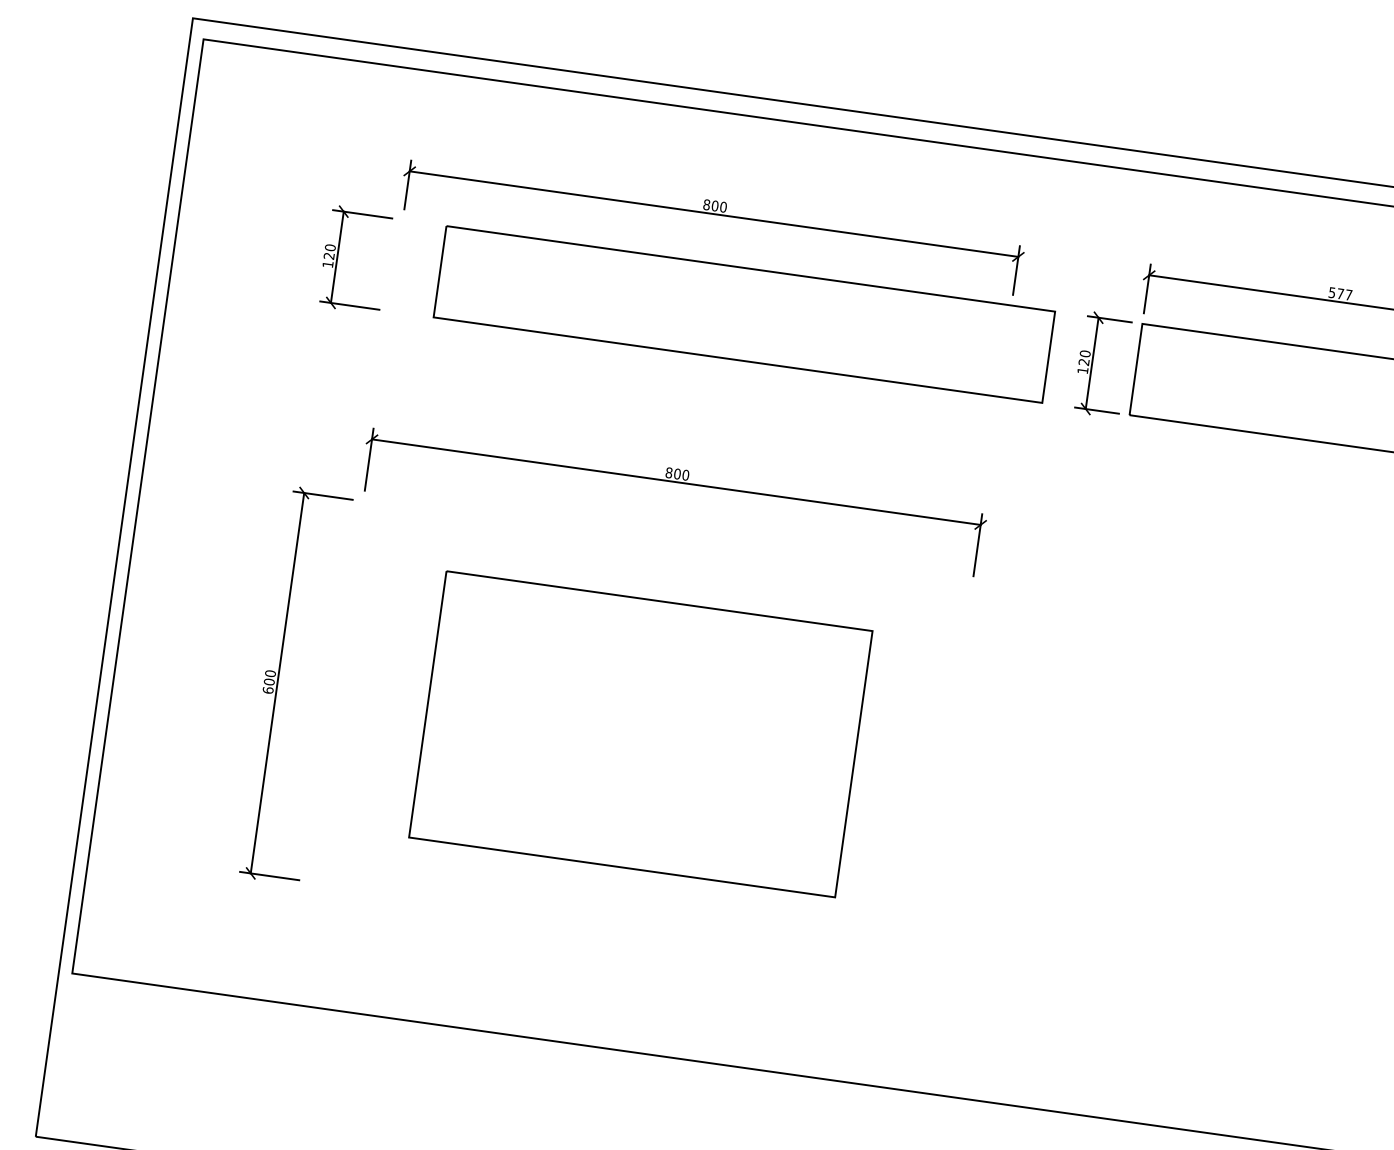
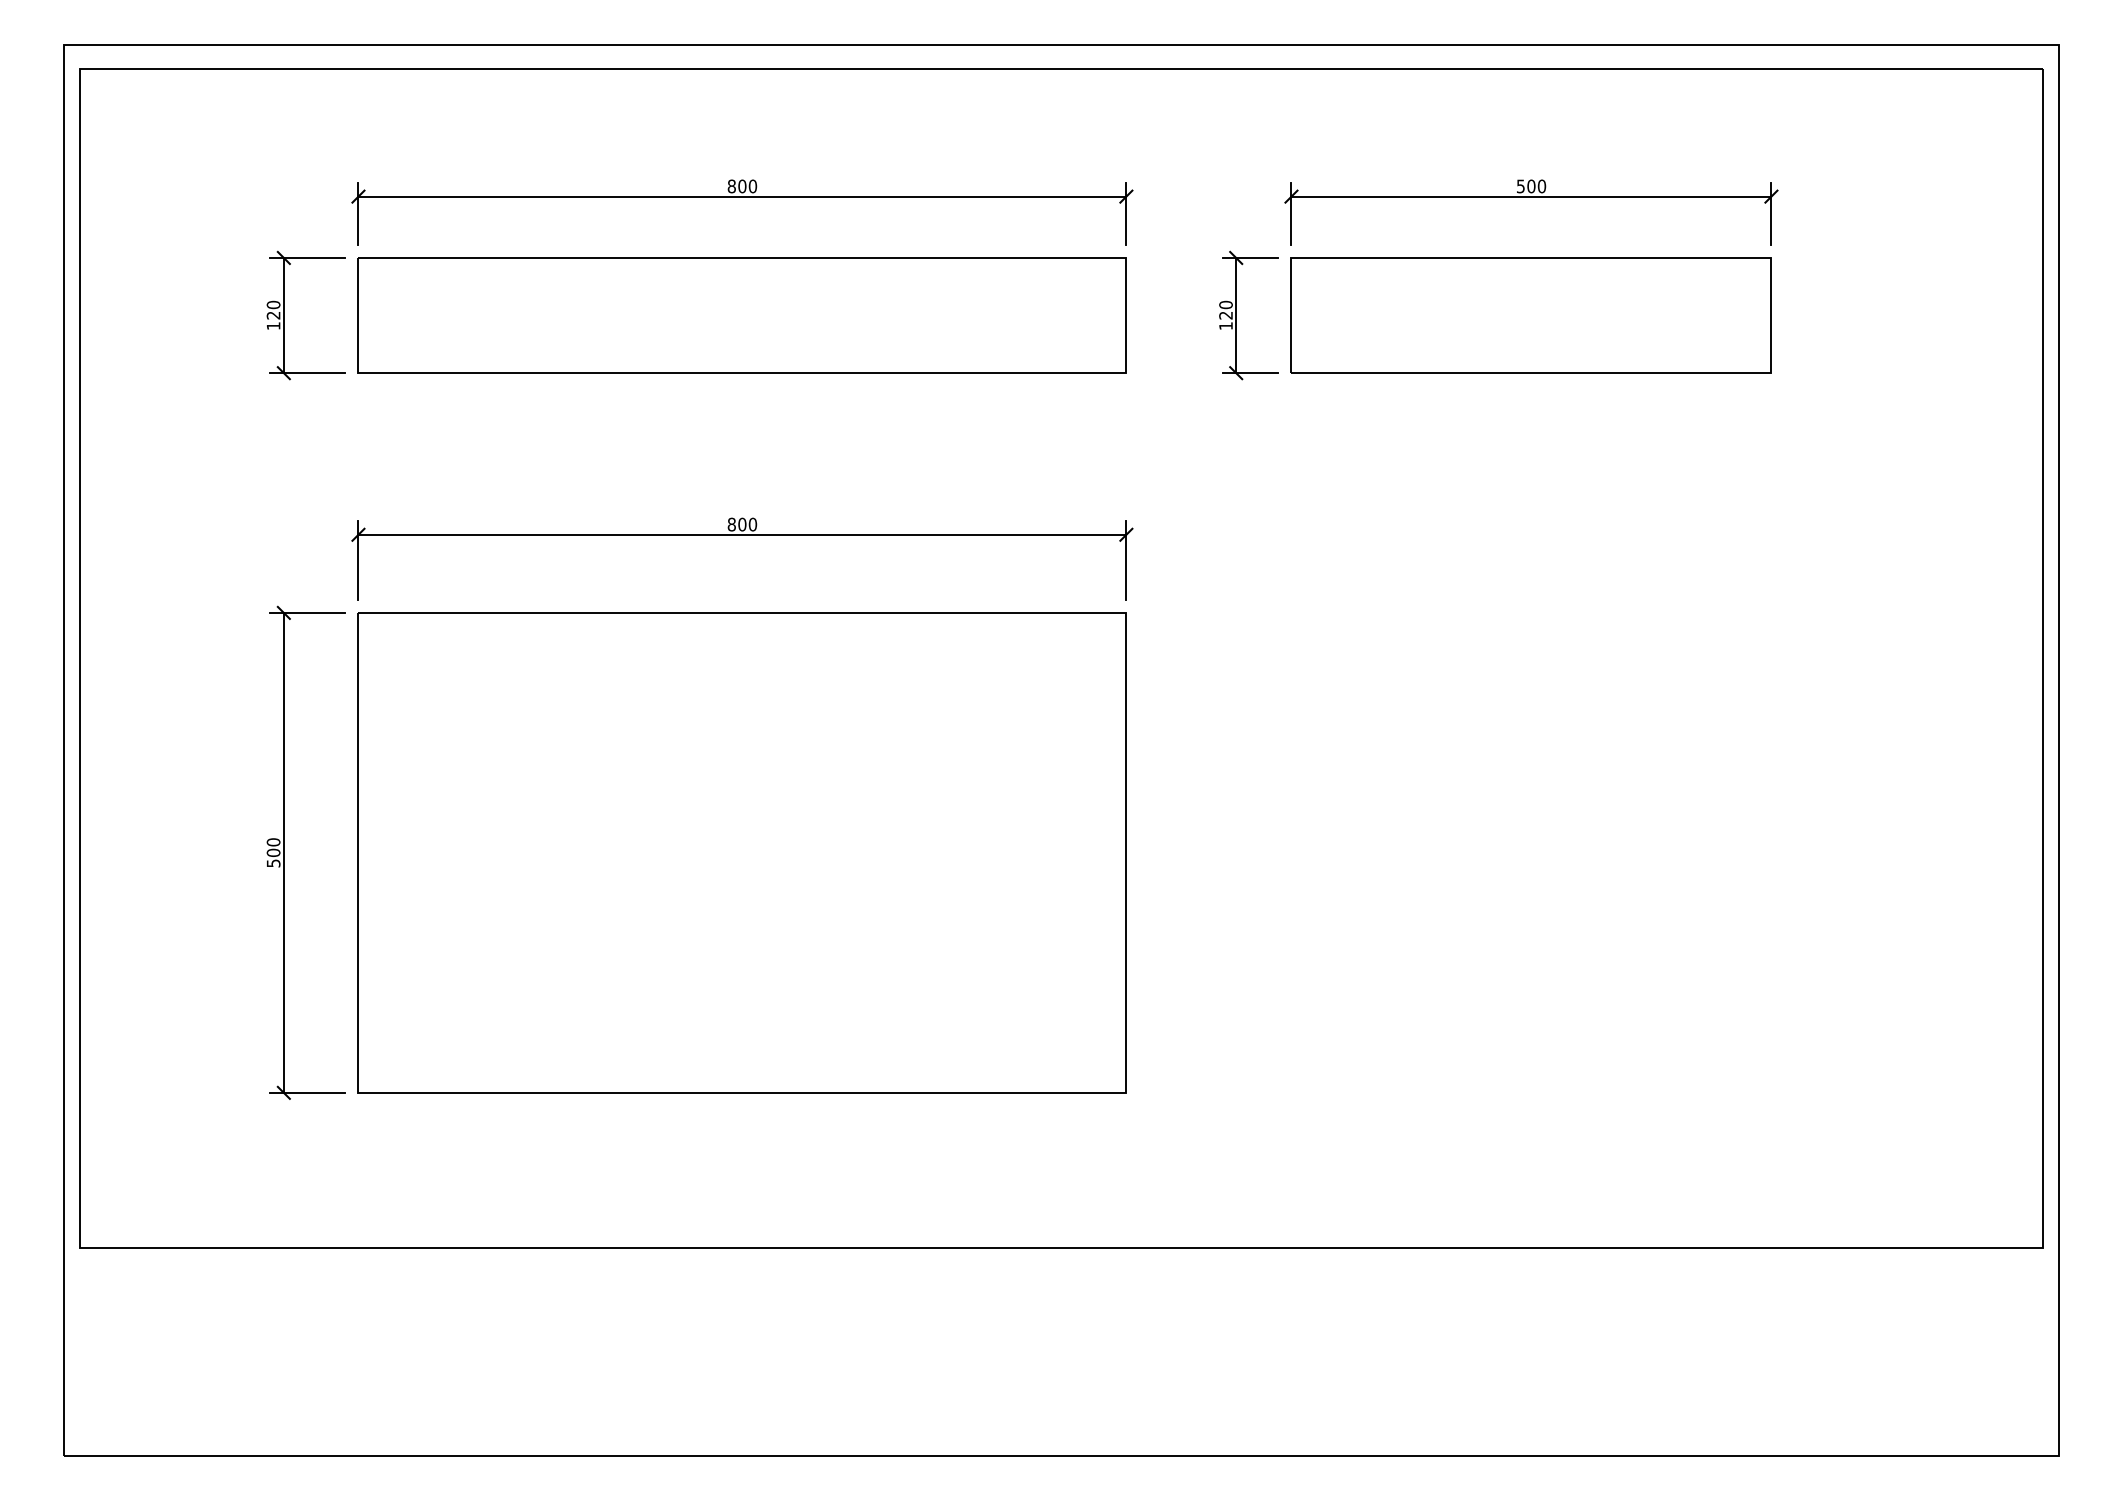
text: (1344, 294) -> (1536, 186), 577 -> 500
part: (743, 314) -> (741, 315), moved
text: (268, 690) -> (273, 863), 600 -> 500
part: (640, 733) -> (741, 852), size x1.43

